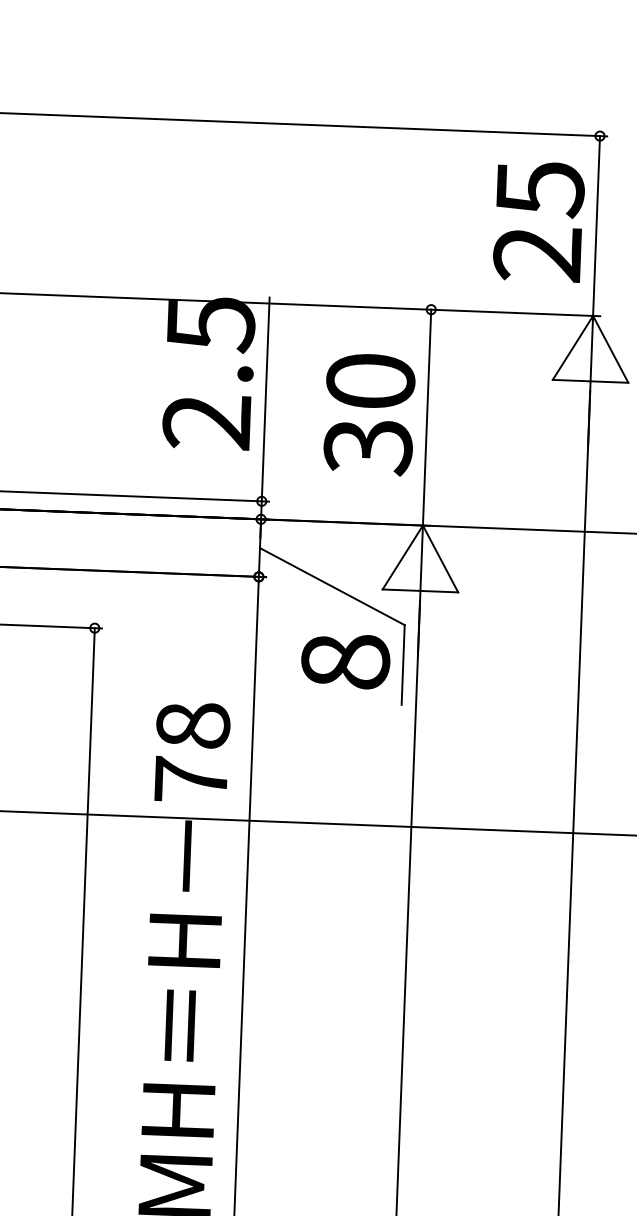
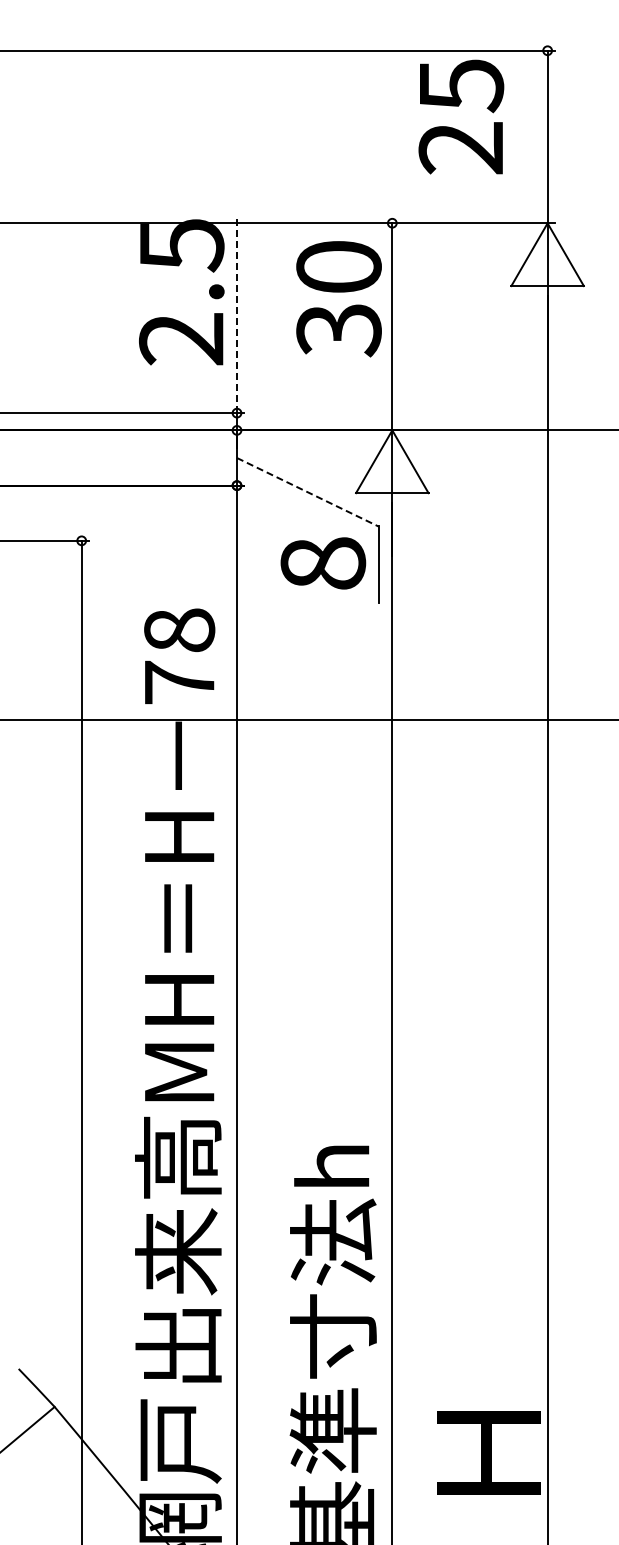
text: (539, 221) -> (461, 116), moved
line: (266, 399) -> (237, 315), solid -> dashed
text: (368, 415) -> (338, 299), moved
line: (332, 586) -> (307, 492), solid -> dashed

